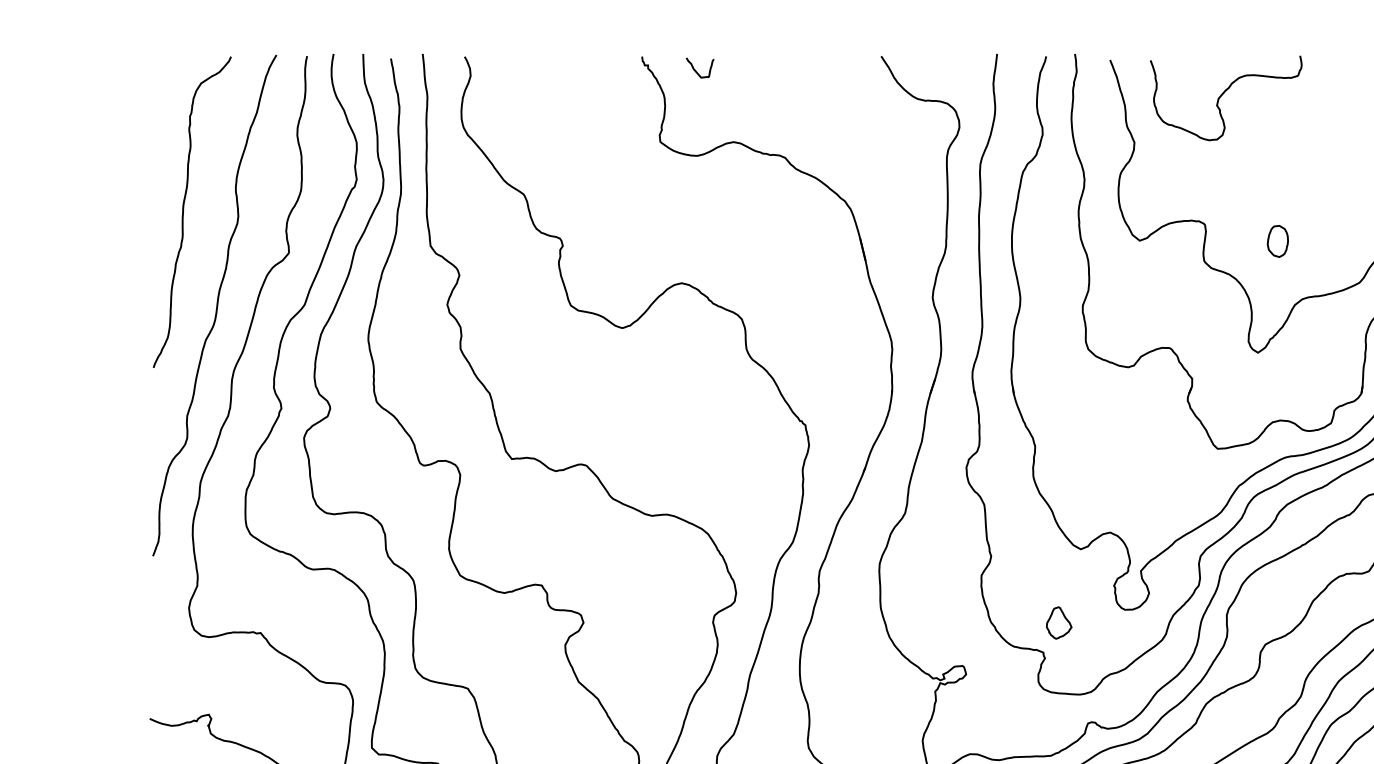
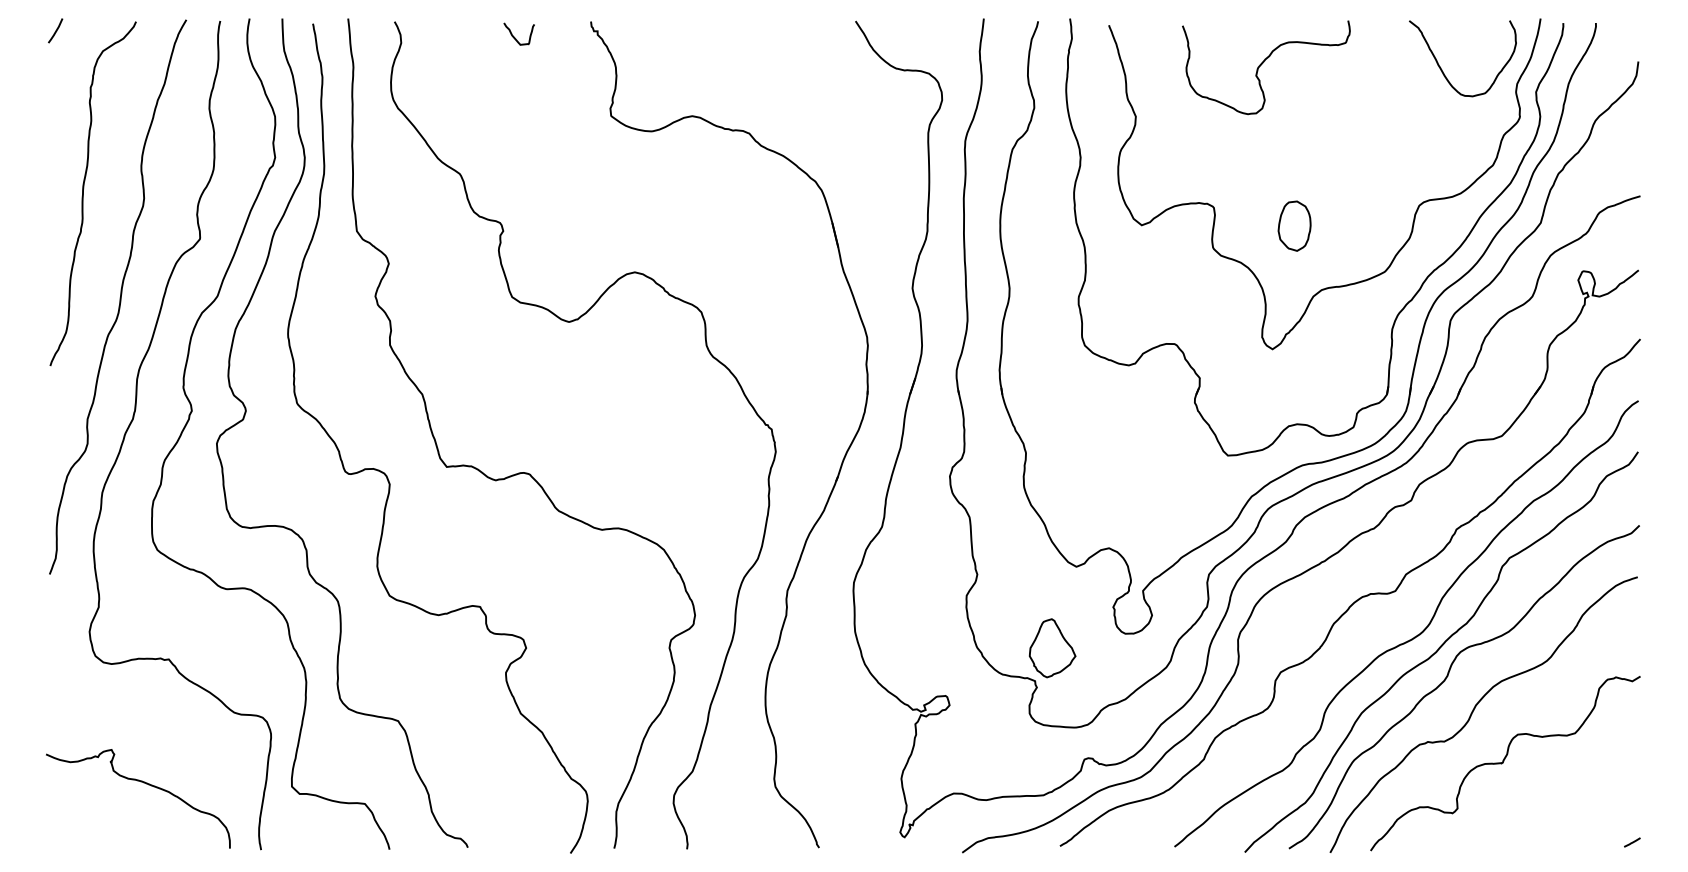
line: (158, 64) -> (55, 30), added
curve: (695, 70) -> (514, 36), moved
curve: (1223, 94) -> (1263, 63), moved
part: (1277, 240) -> (1294, 225), size x1.43
part: (1059, 623) -> (1052, 648), size x1.67

